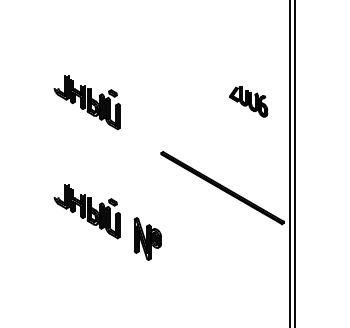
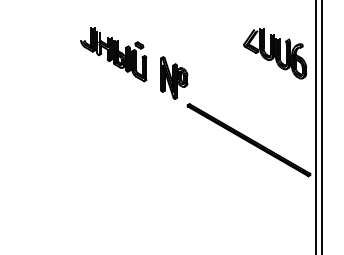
part: (248, 101) -> (274, 53), size x1.67
part: (86, 211) -> (112, 163), removed
part: (147, 238) -> (173, 77), moved

